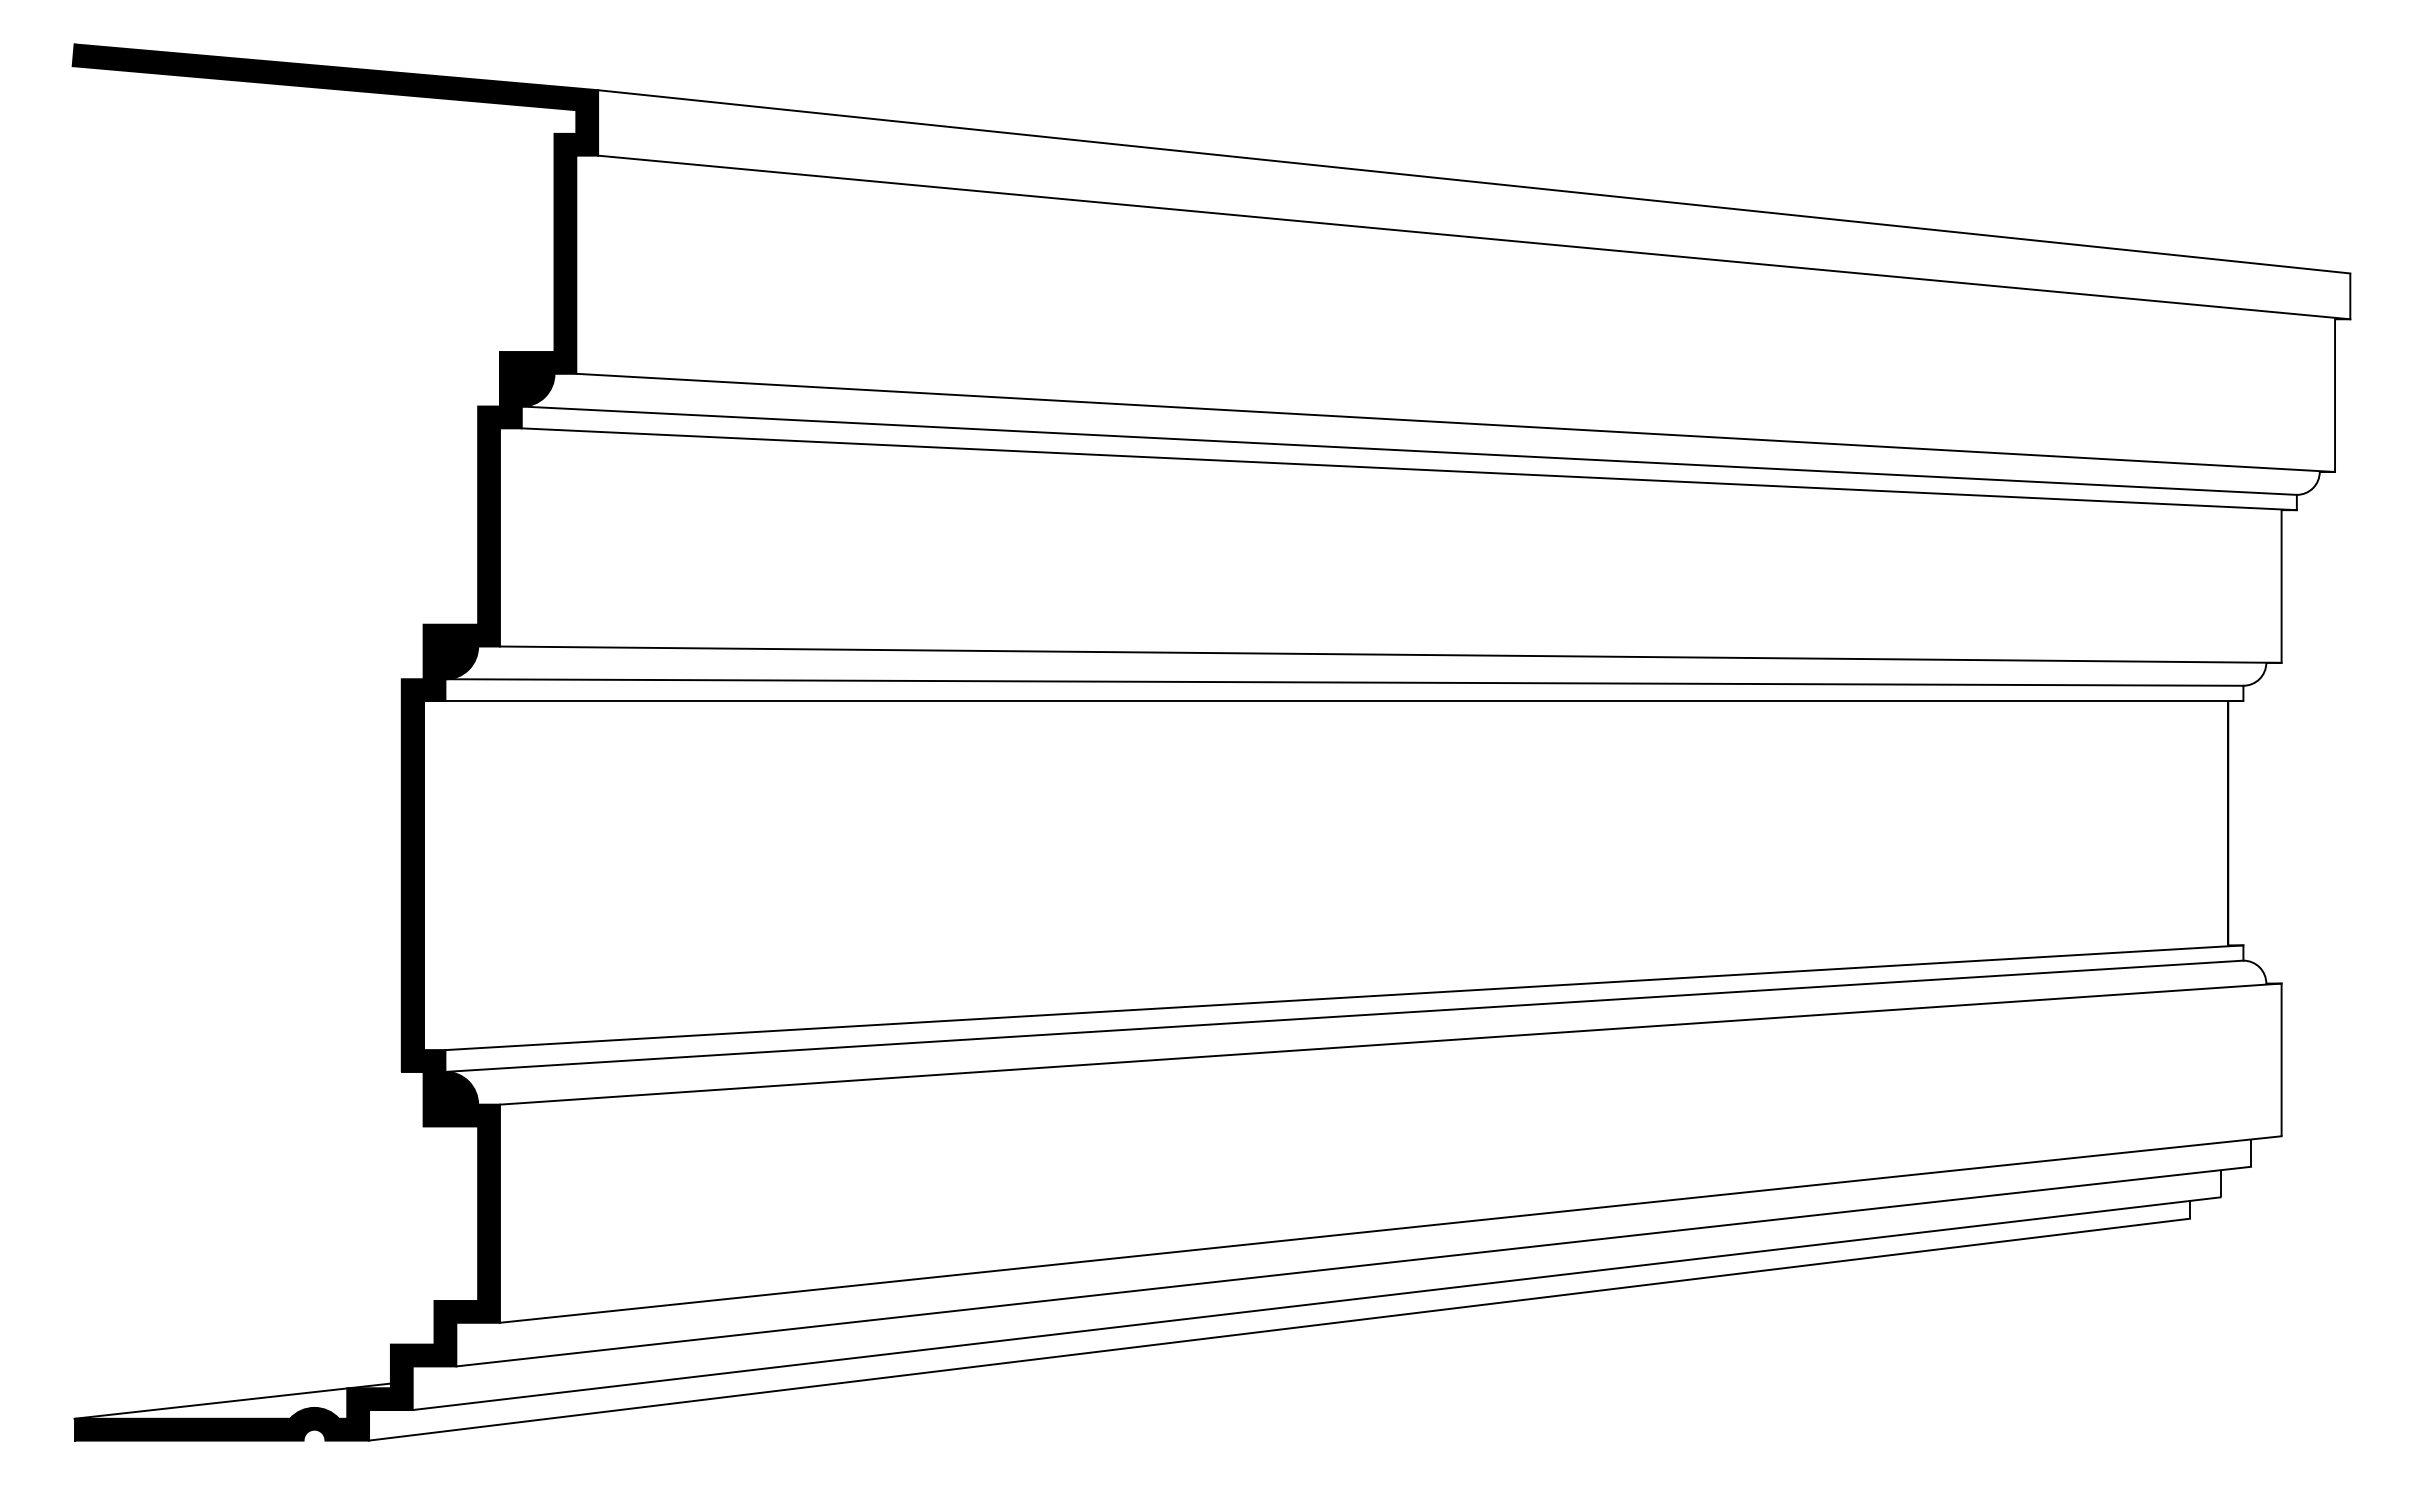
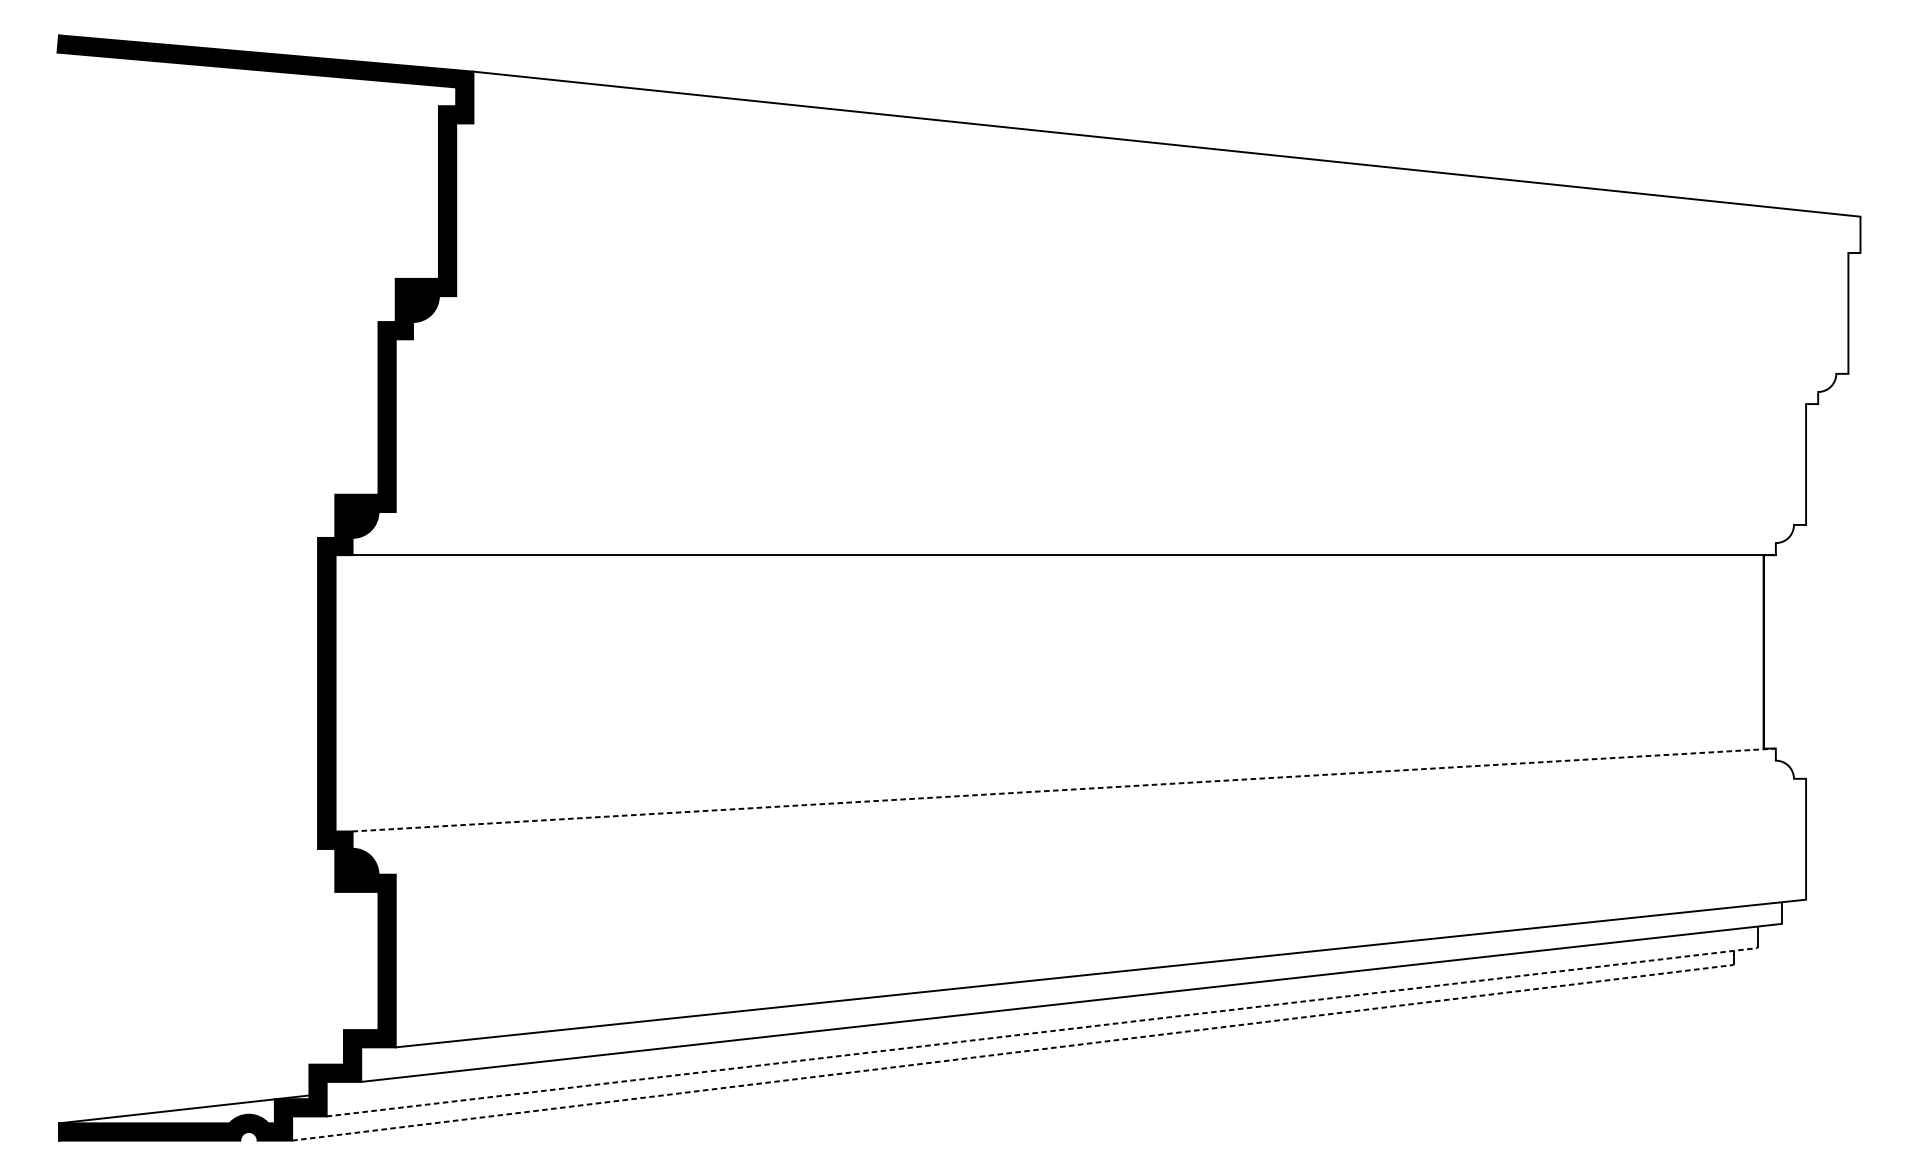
line: (1474, 237) -> (1167, 188), removed
line: (1455, 422) -> (1152, 334), removed
line: (1408, 450) -> (1114, 356), removed
line: (1408, 469) -> (1114, 371), removed
line: (1390, 654) -> (1100, 518), removed
line: (1344, 682) -> (1064, 540), removed
line: (1344, 997) -> (1064, 789), solid -> dashed
line: (1344, 1015) -> (1064, 804), removed
line: (1390, 1043) -> (1100, 826), removed
line: (1317, 1303) -> (1042, 1032), solid -> dashed
line: (1280, 1329) -> (1013, 1052), solid -> dashed

